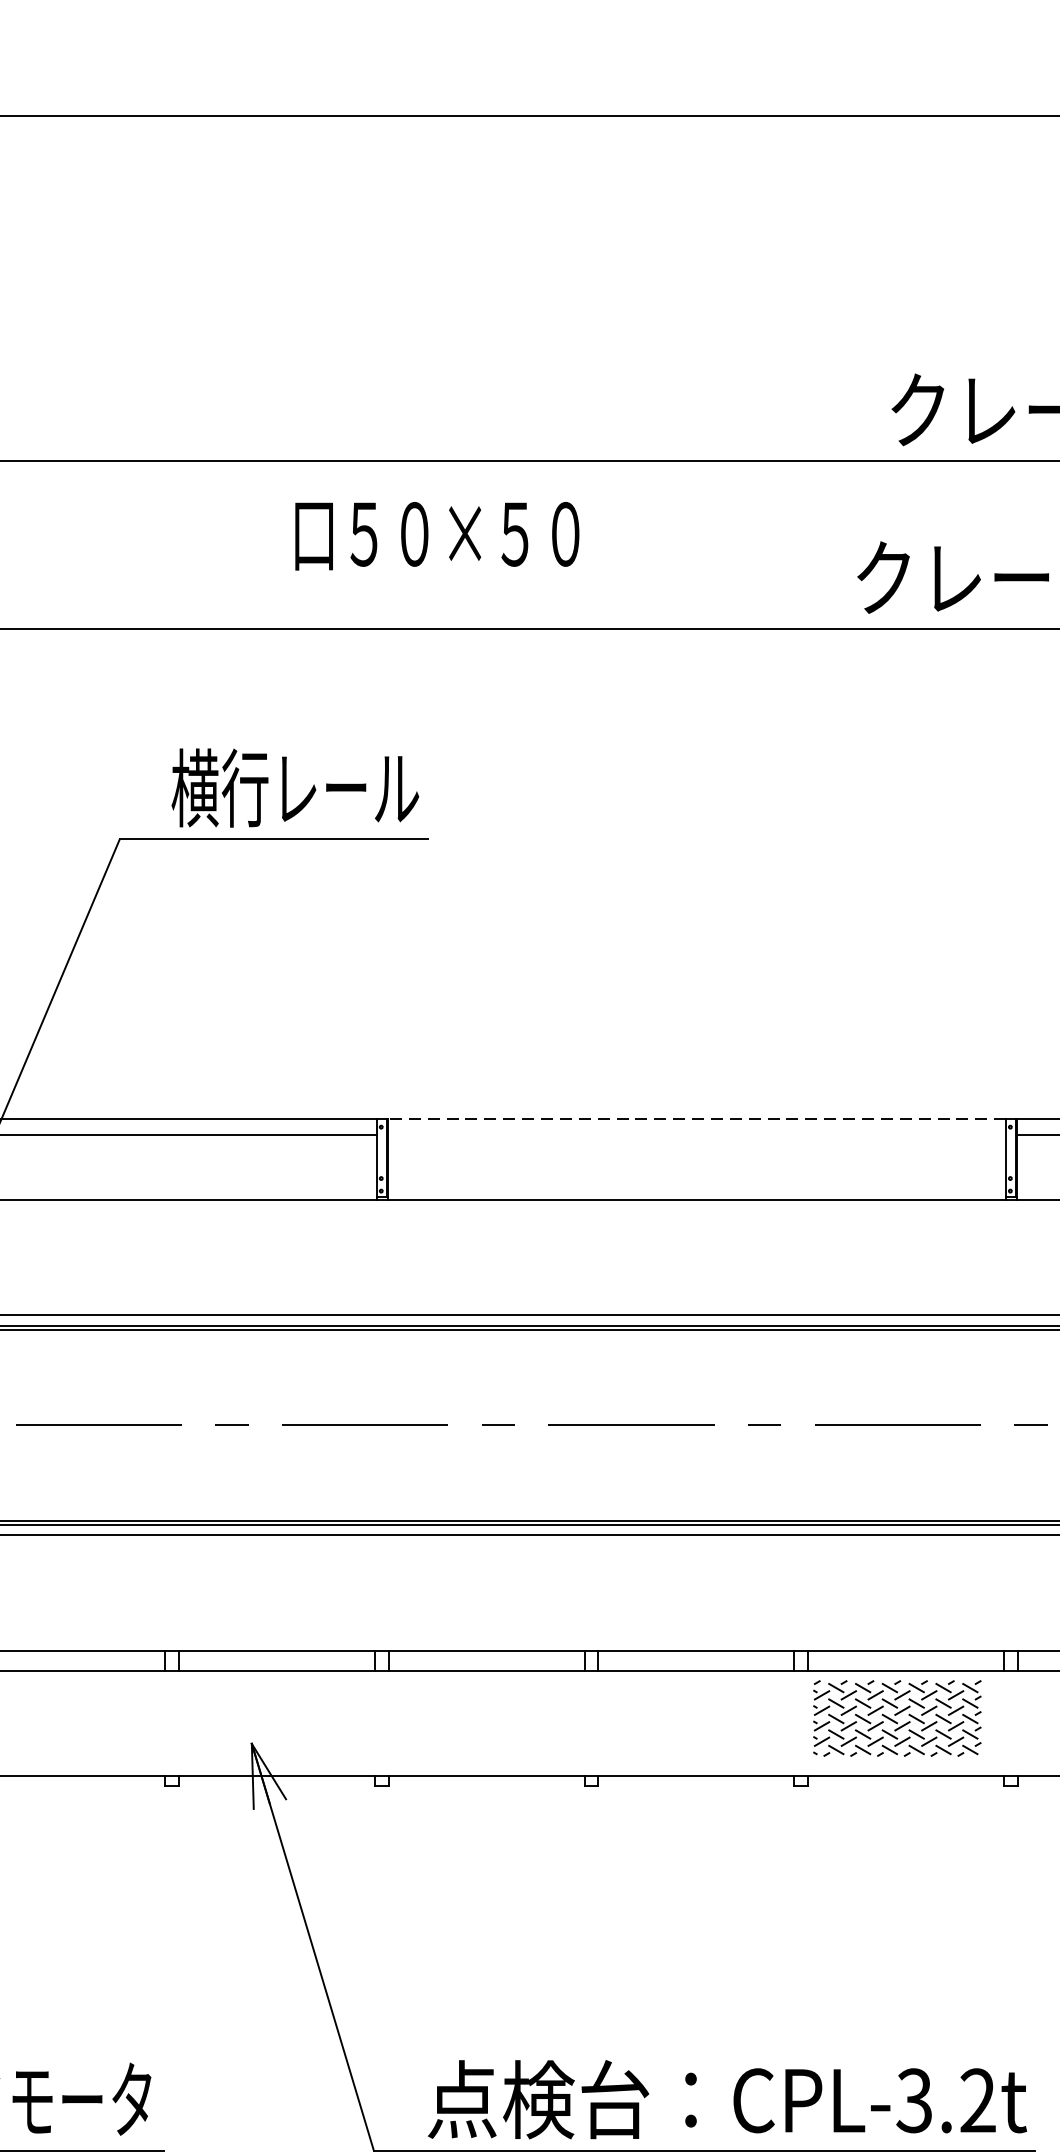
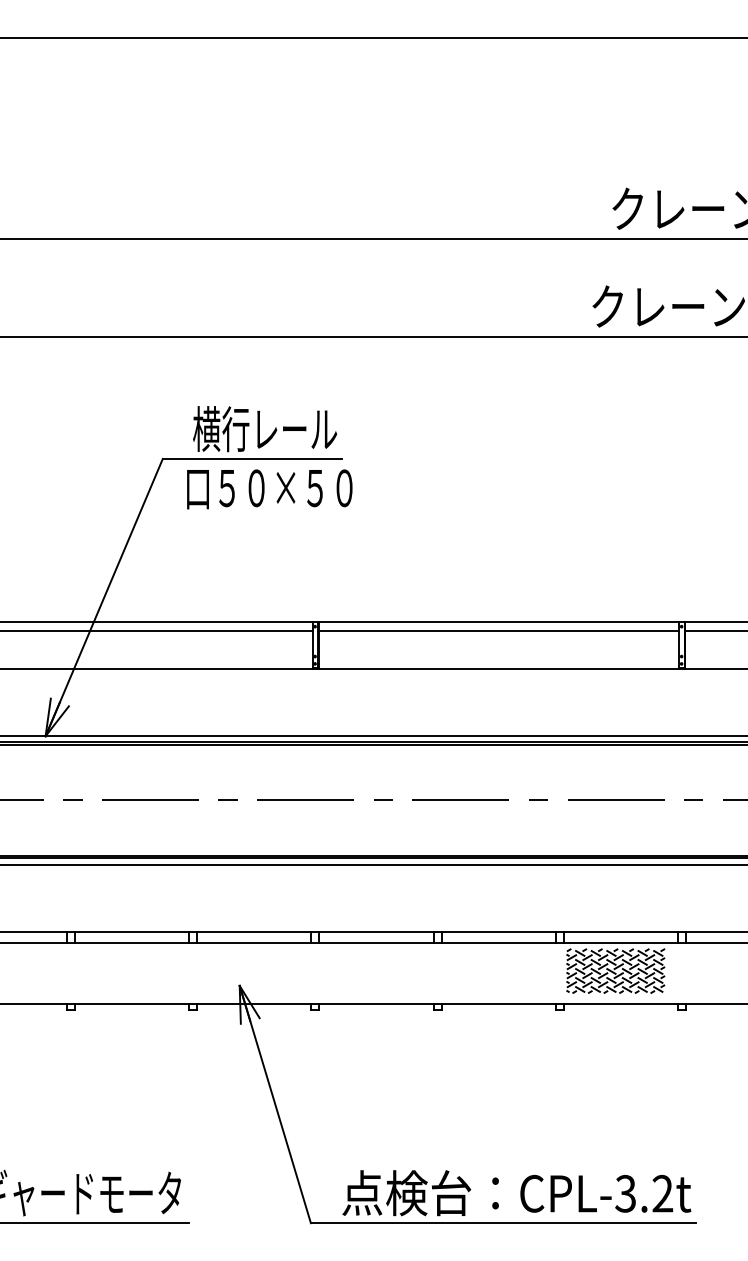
text: (436, 536) -> (269, 489), moved
line: (696, 1120) -> (498, 622), dashed -> solid
line: (696, 1135) -> (498, 631), added

